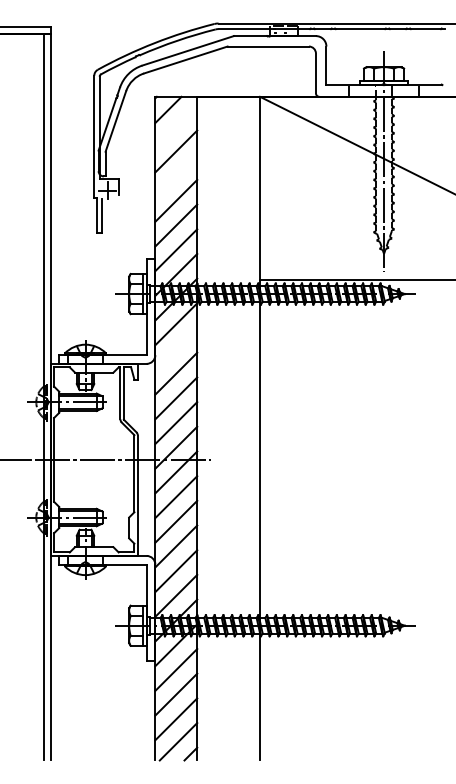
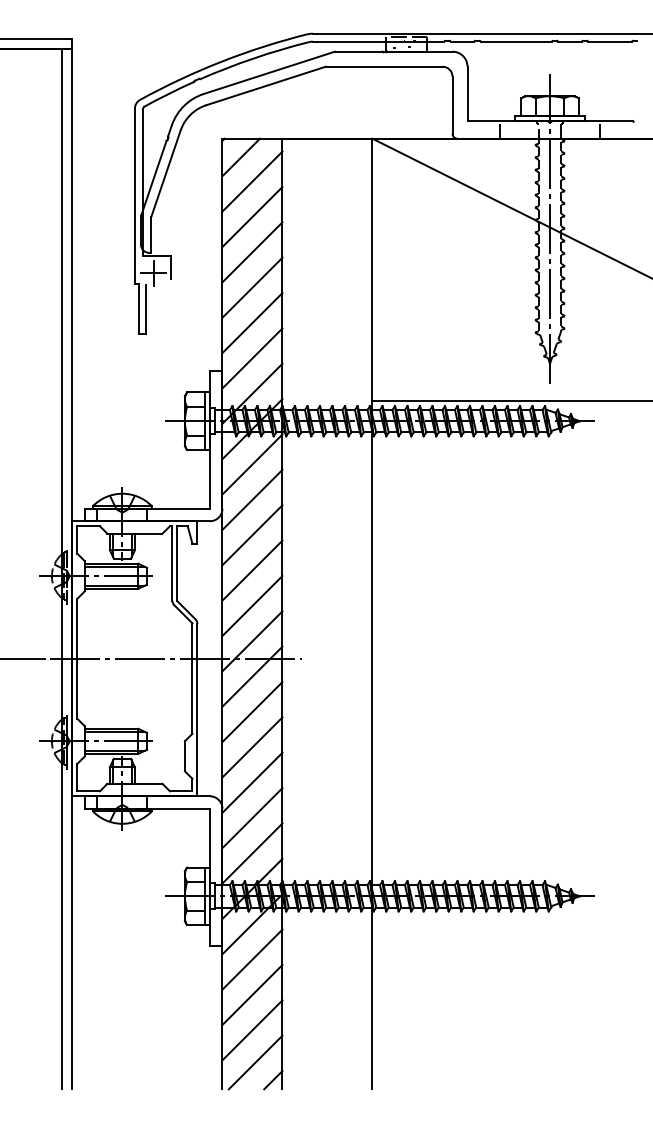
line: (176, 126) -> (252, 181), added
line: (176, 176) -> (252, 252), added
line: (176, 348) -> (252, 499), added

